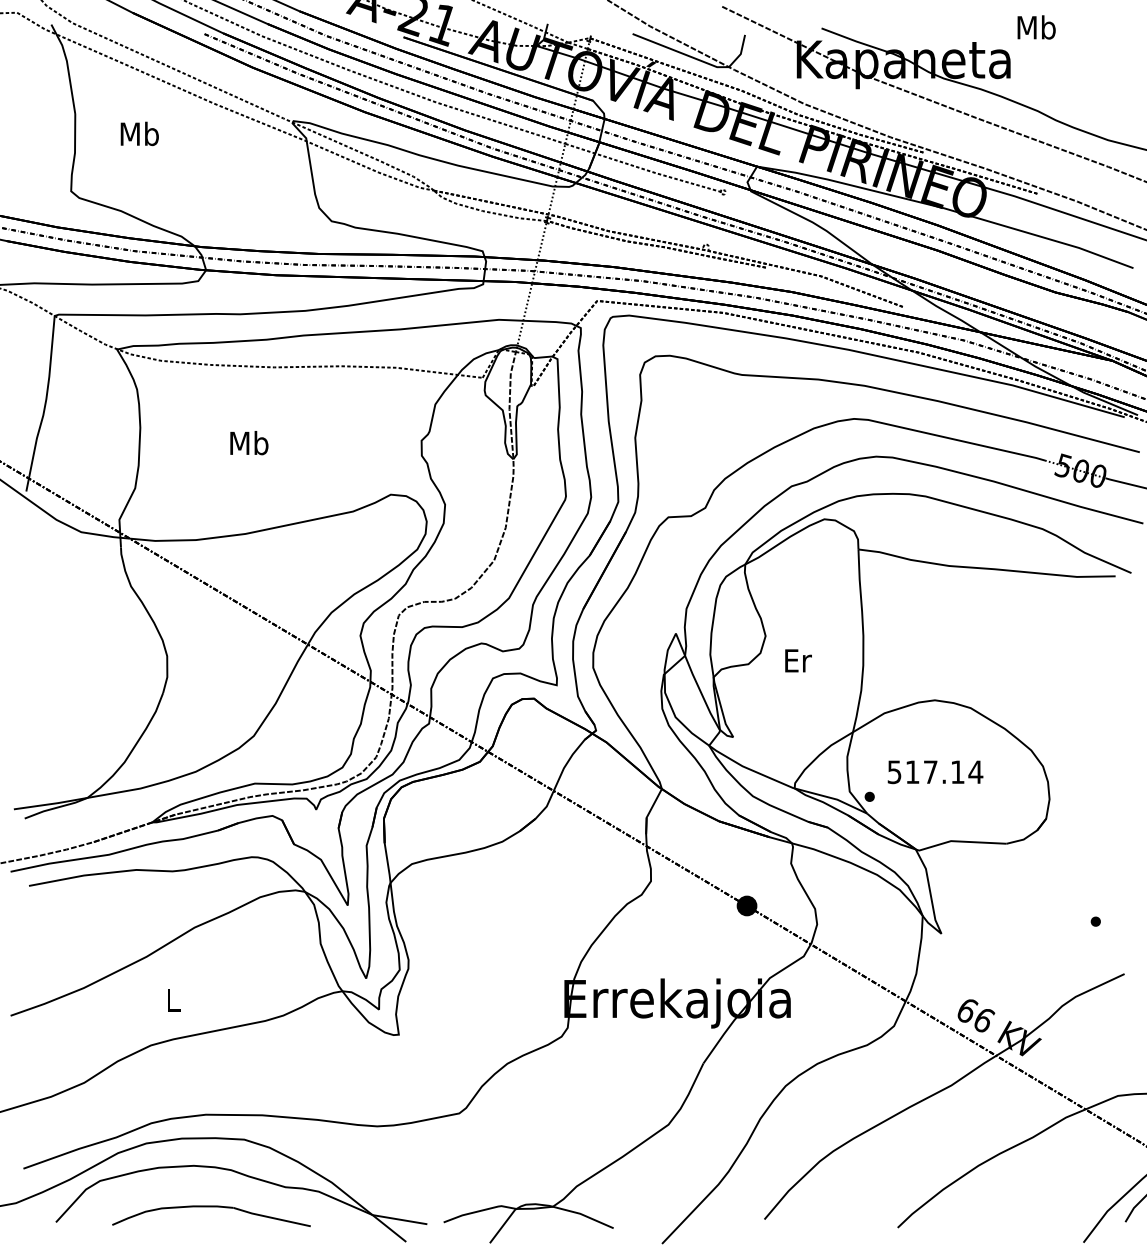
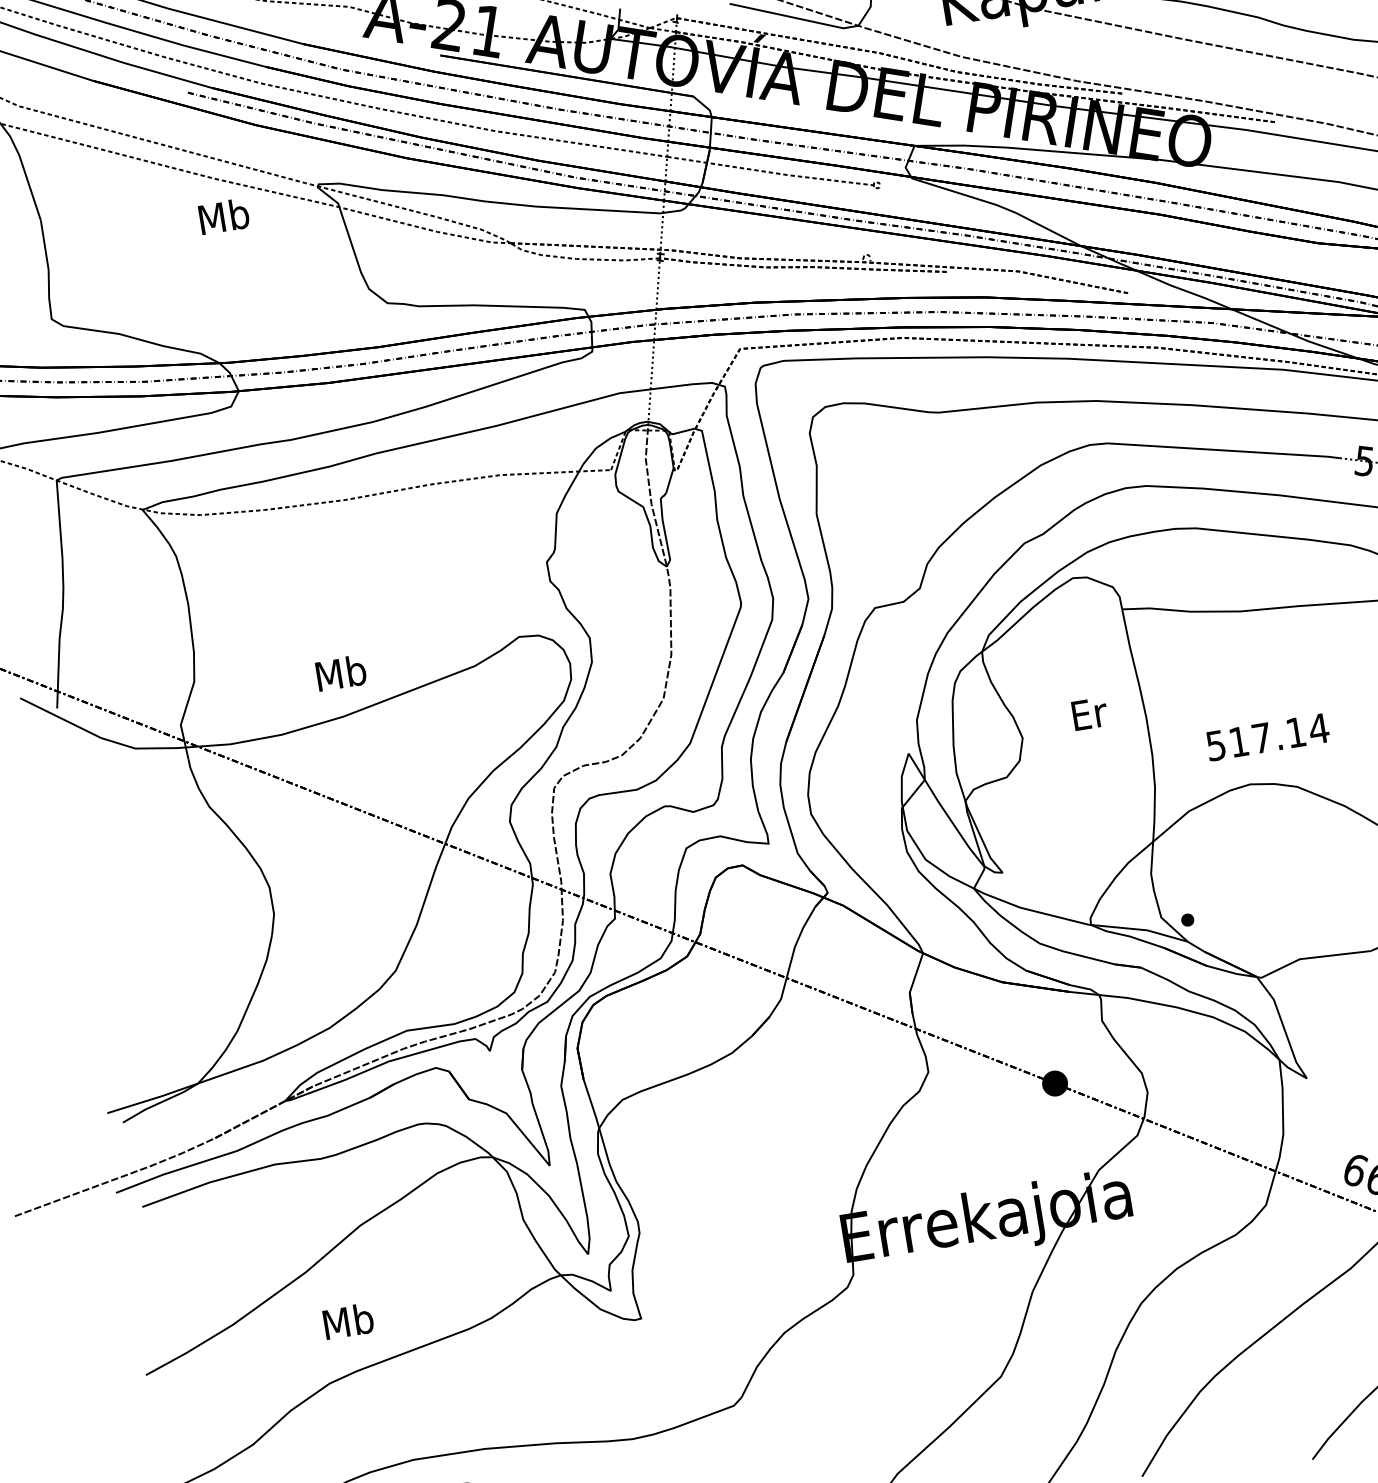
text: (139, 133) -> (223, 215), moved
text: (249, 443) -> (341, 673), moved
text: (798, 660) -> (1089, 713), moved
text: (935, 772) -> (1267, 737), moved
text: (173, 999) -> (348, 1320), L -> Mb

